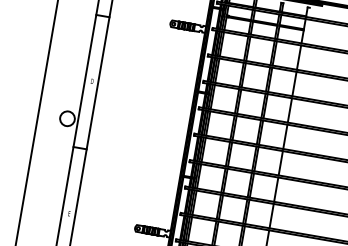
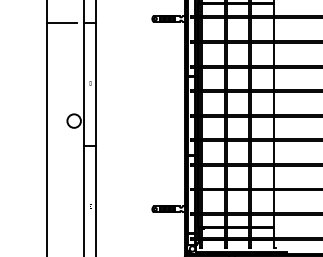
line: (72, 10) -> (61, 22), added

